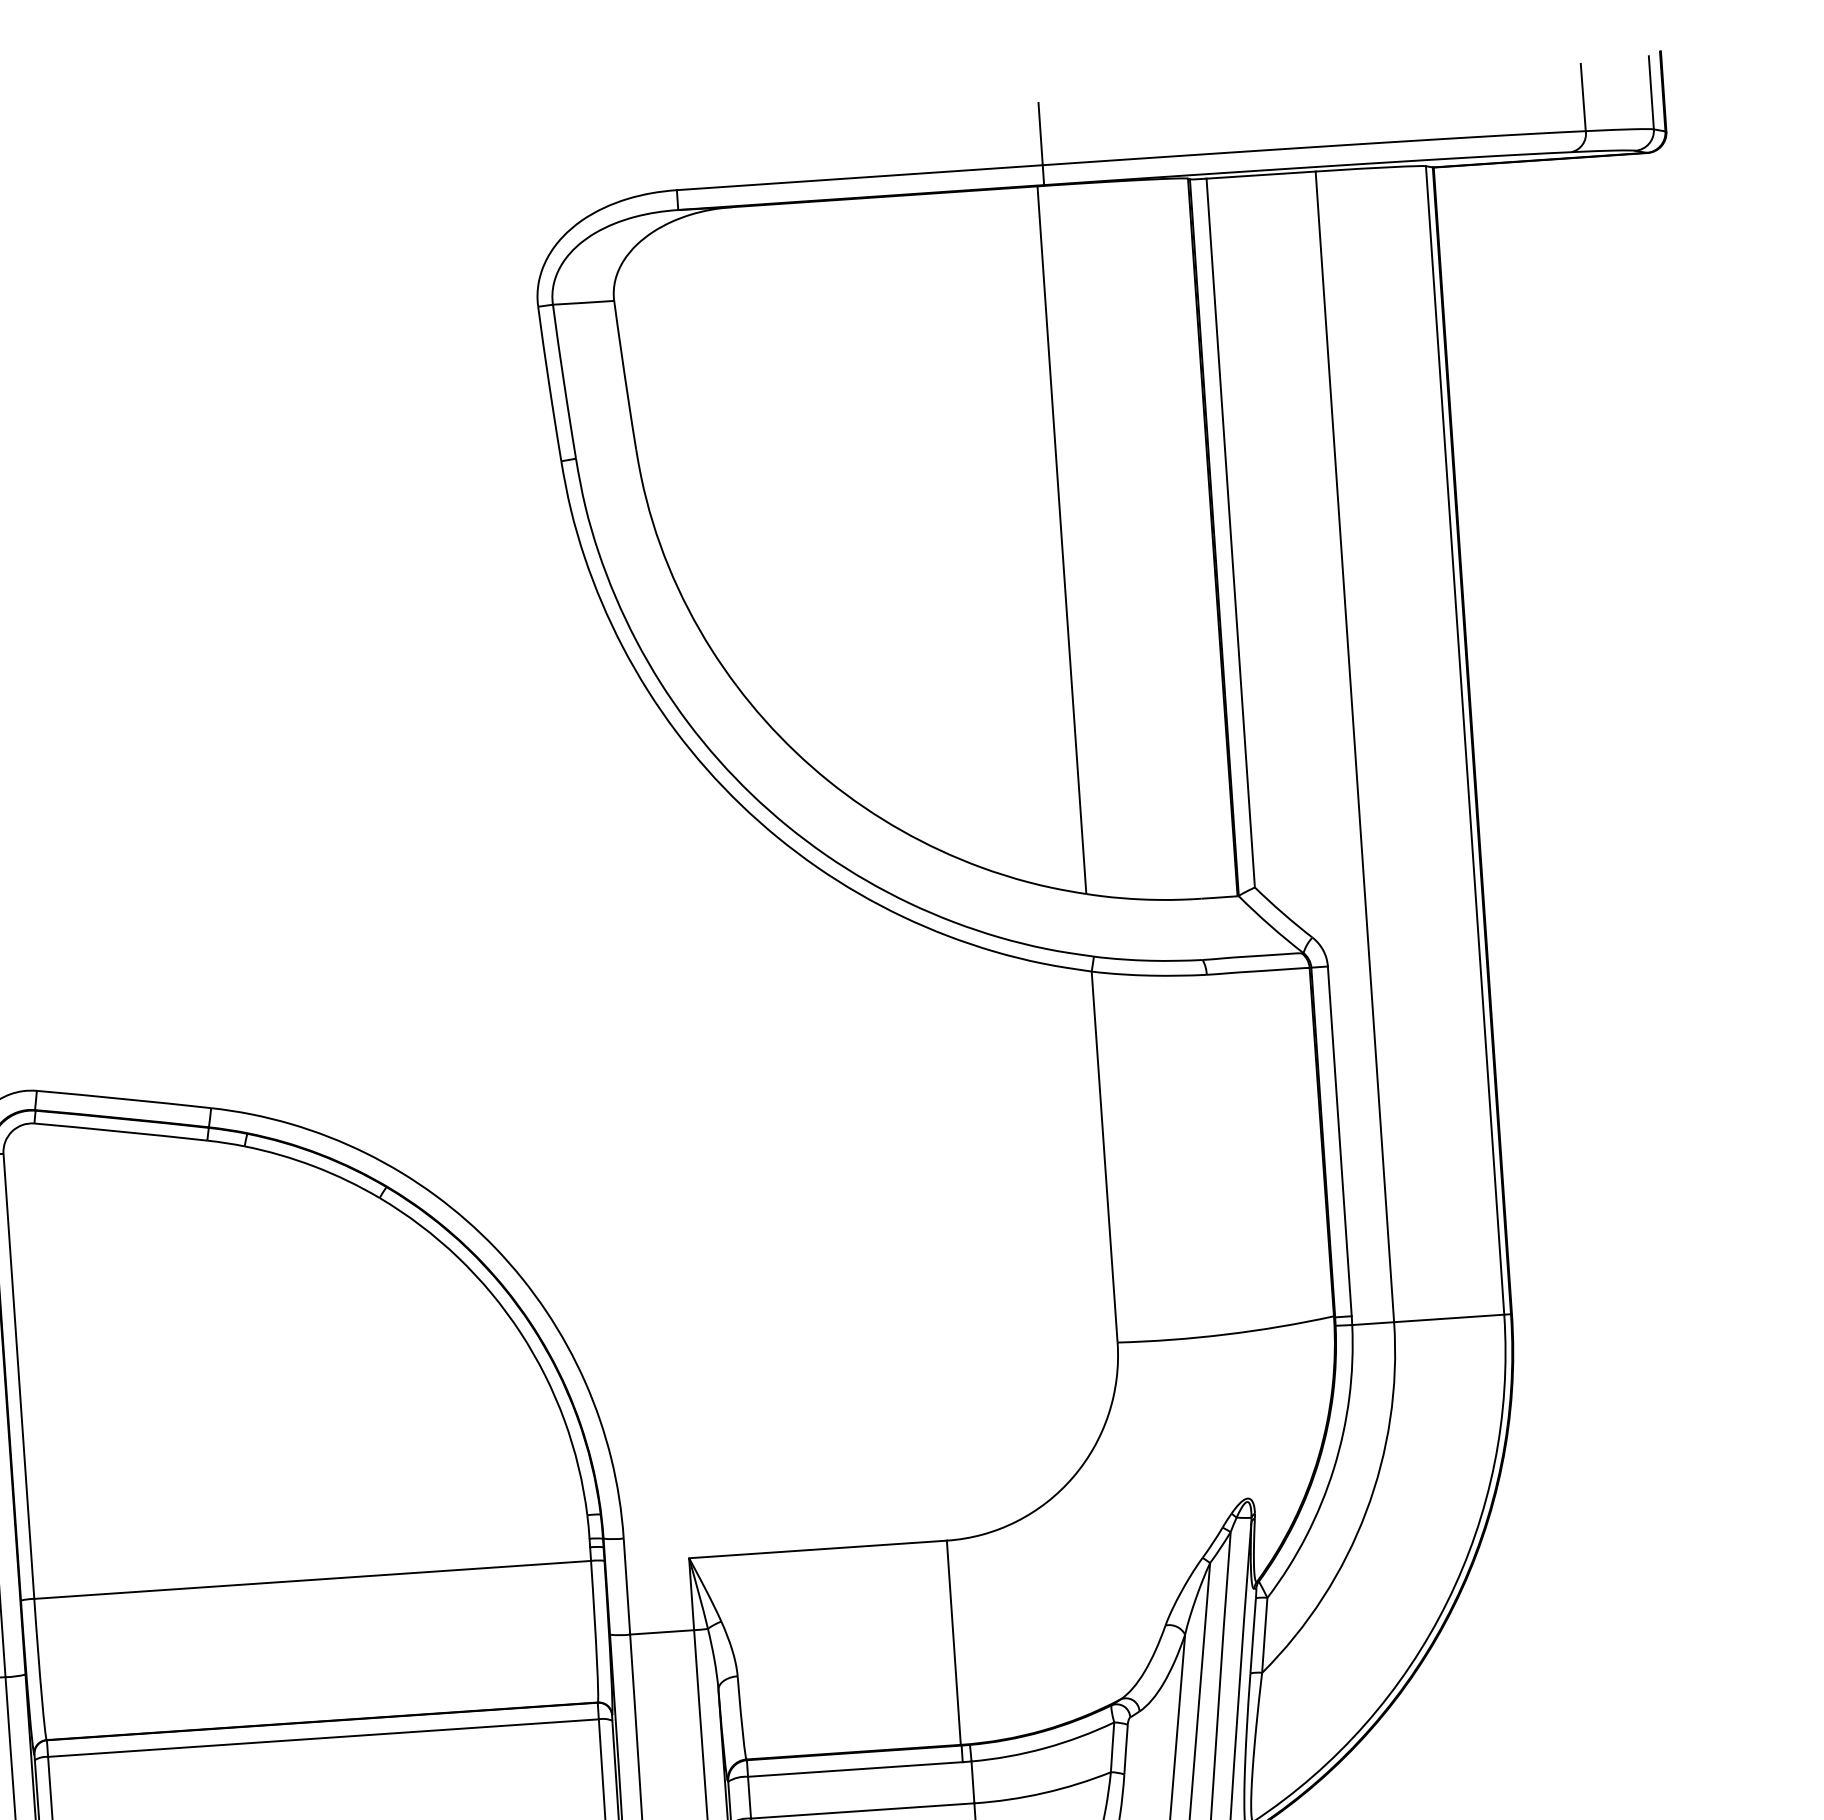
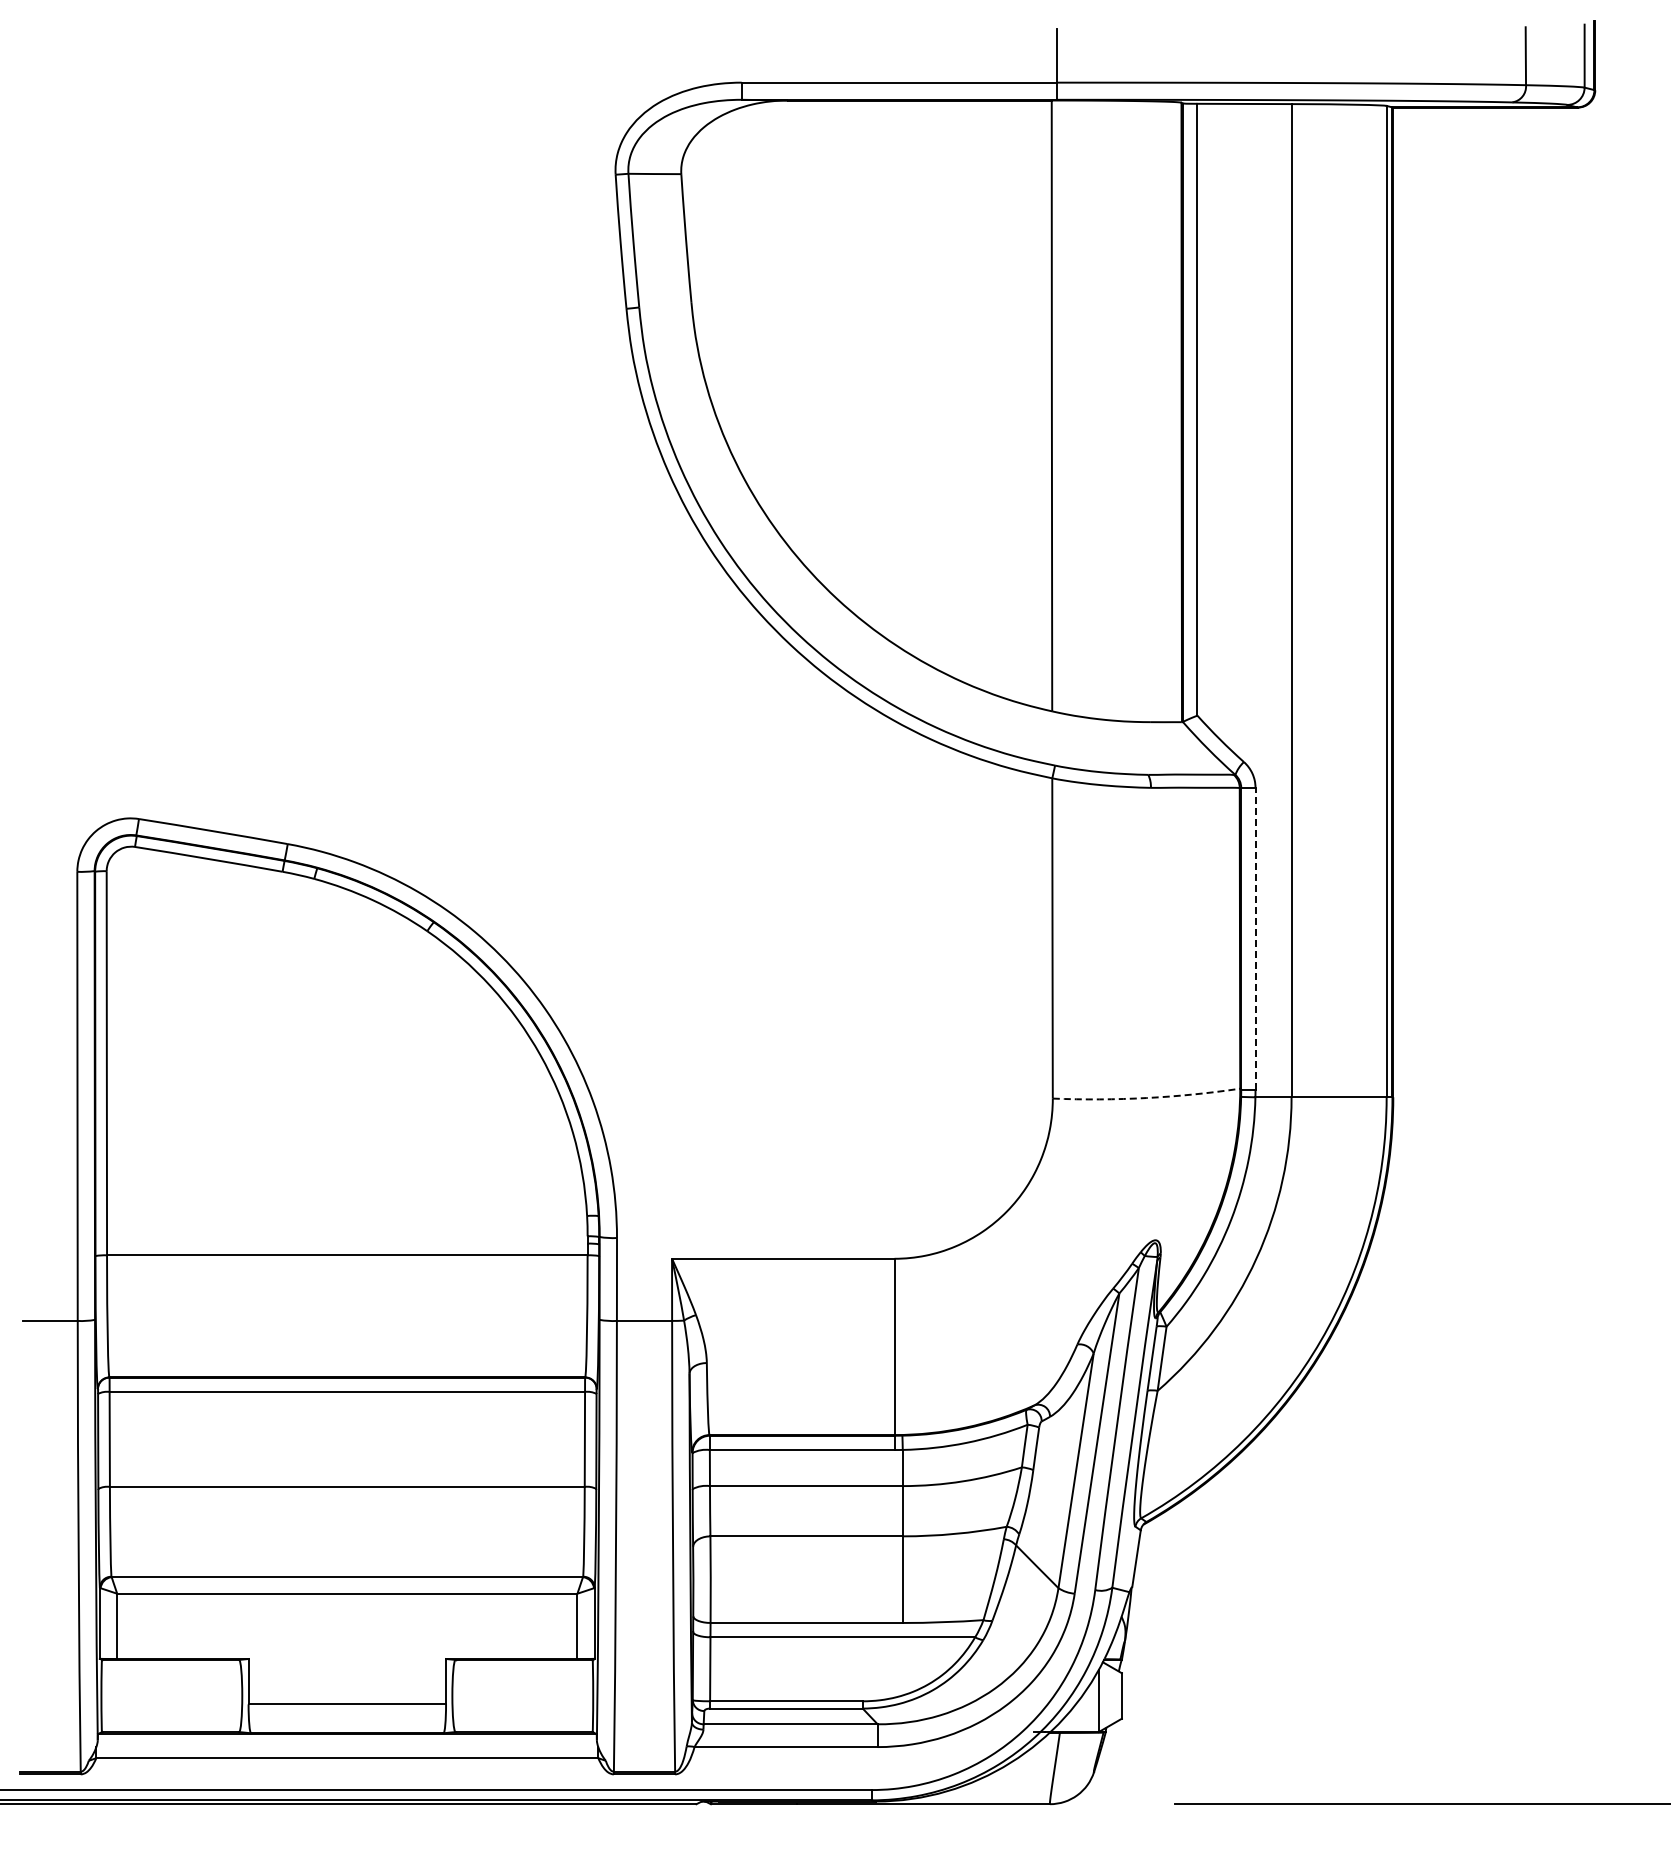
line: (1339, 1141) -> (1255, 938), solid -> dashed
arc: (1226, 1335) -> (1146, 1098), solid -> dashed

